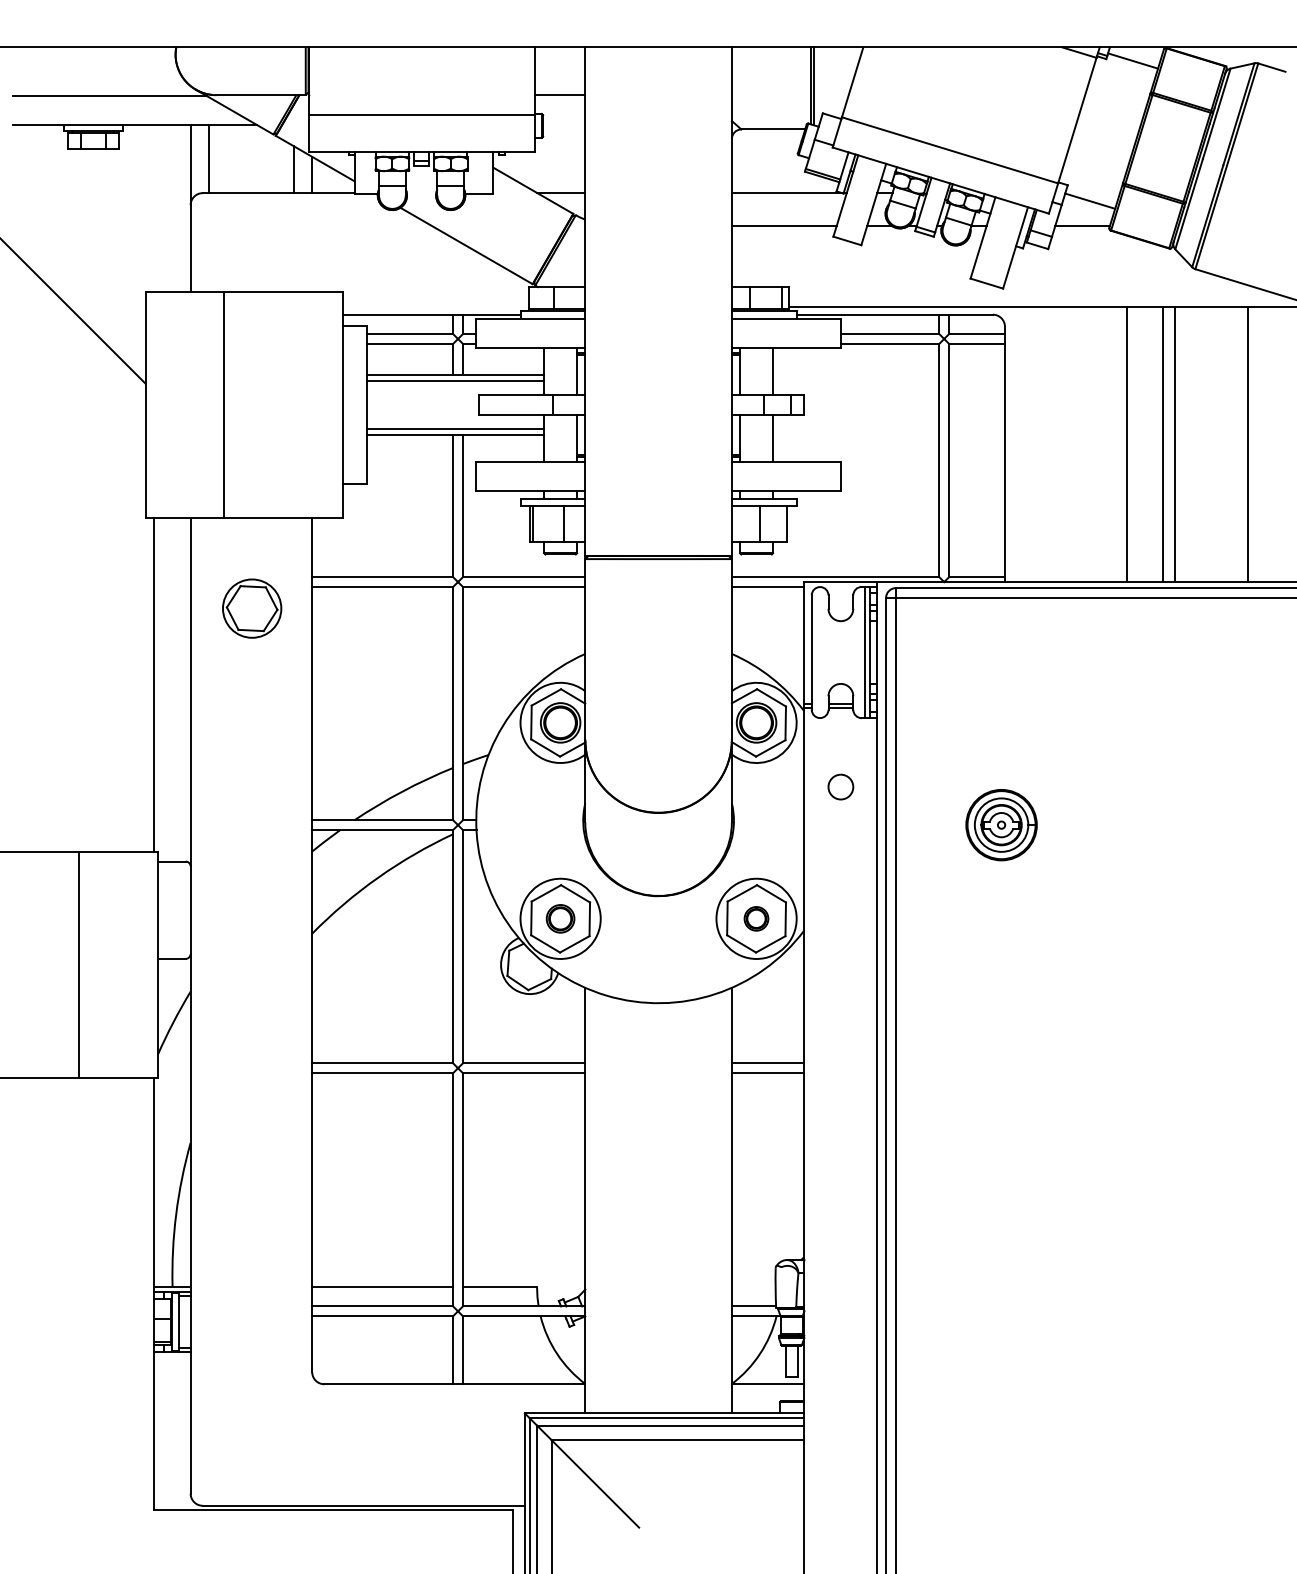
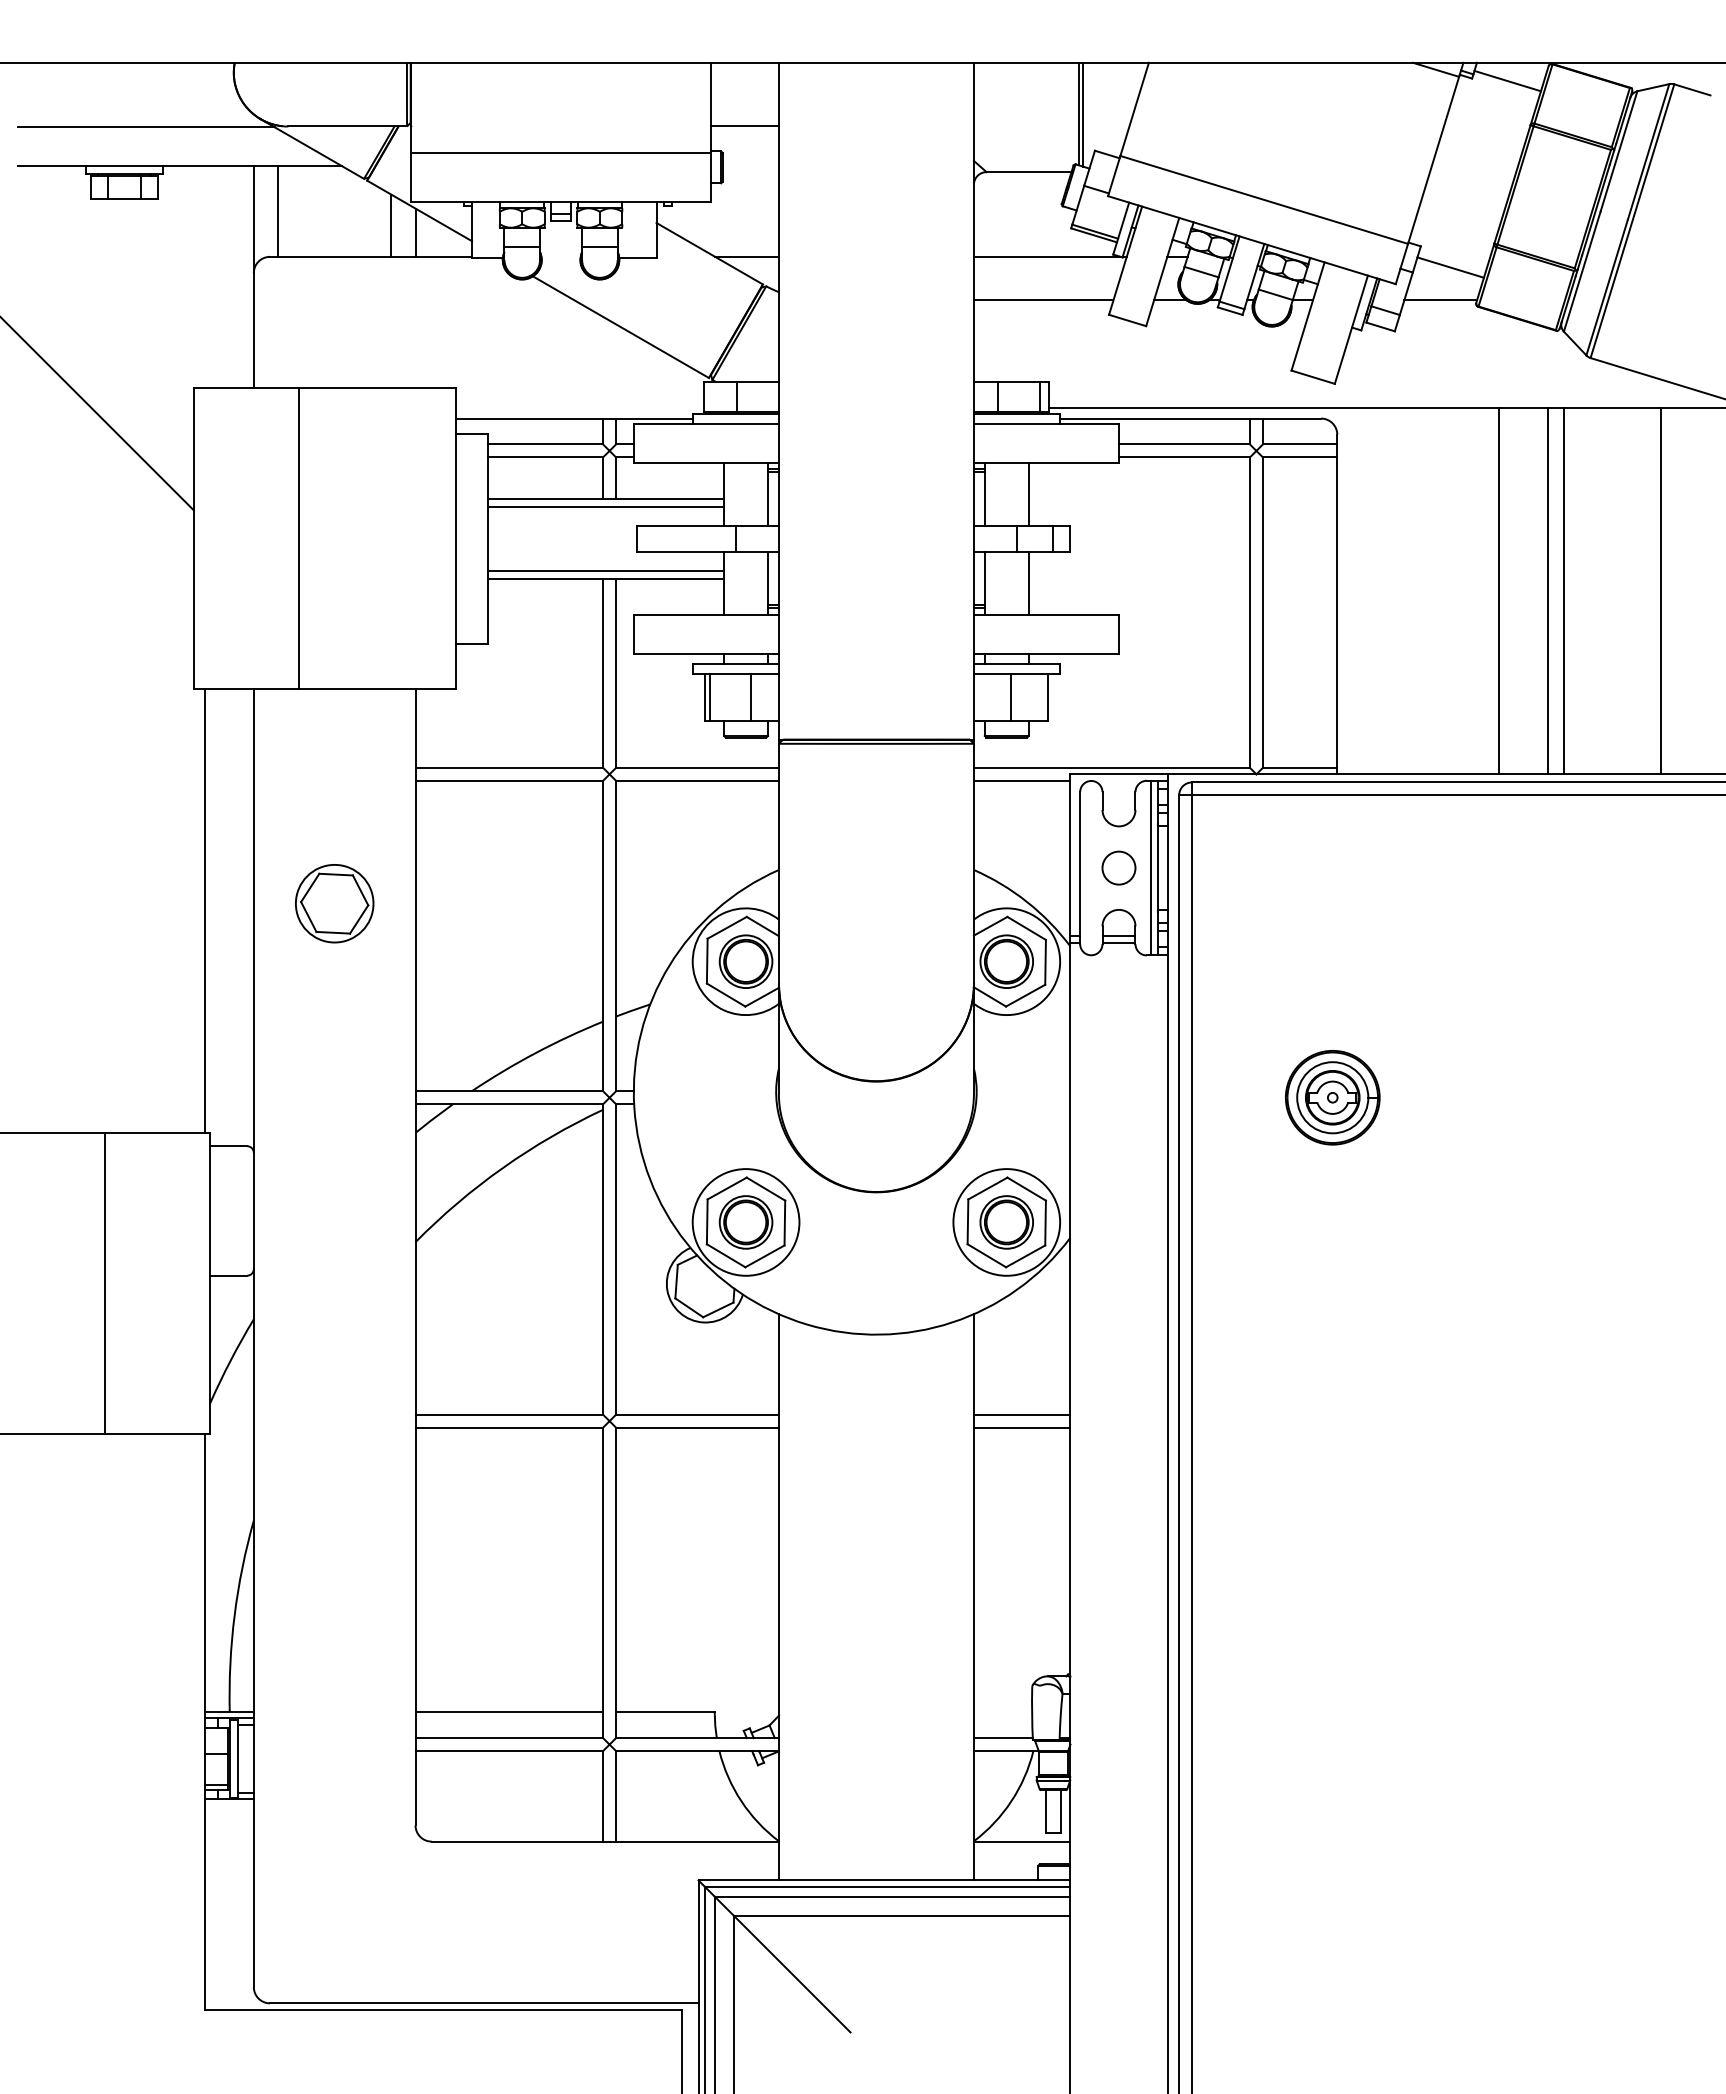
part: (252, 608) -> (334, 903), moved
part: (840, 786) -> (1118, 867), moved
part: (560, 918) -> (745, 1222), size x1.43
part: (756, 918) -> (1006, 1222), size x1.67

